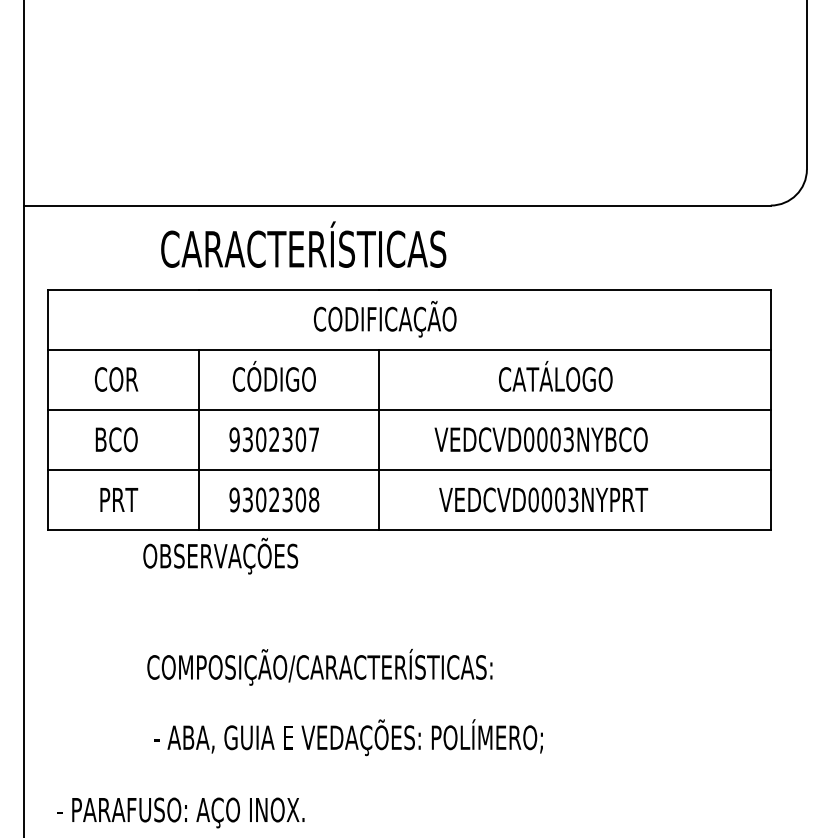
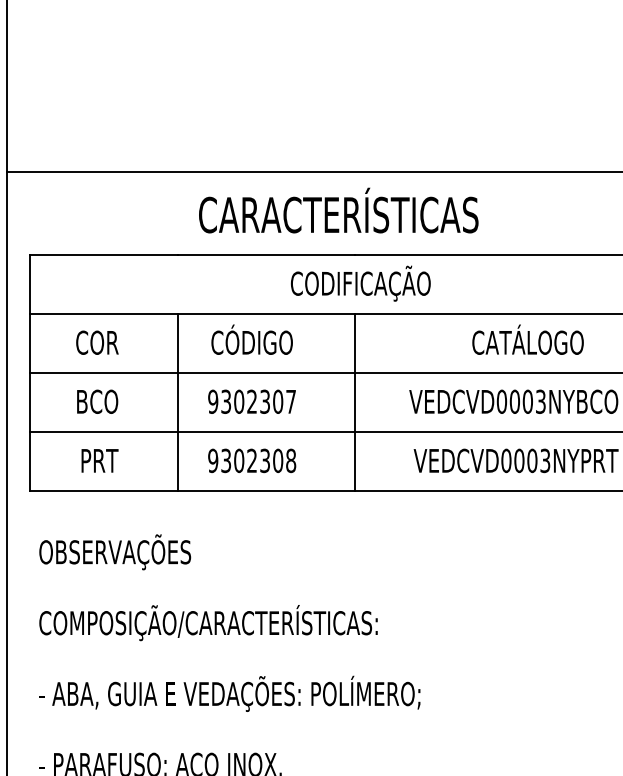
text: (303, 244) -> (338, 210), moved
text: (220, 555) -> (115, 551), moved
text: (319, 666) -> (208, 622), moved
text: (348, 737) -> (229, 693), moved

